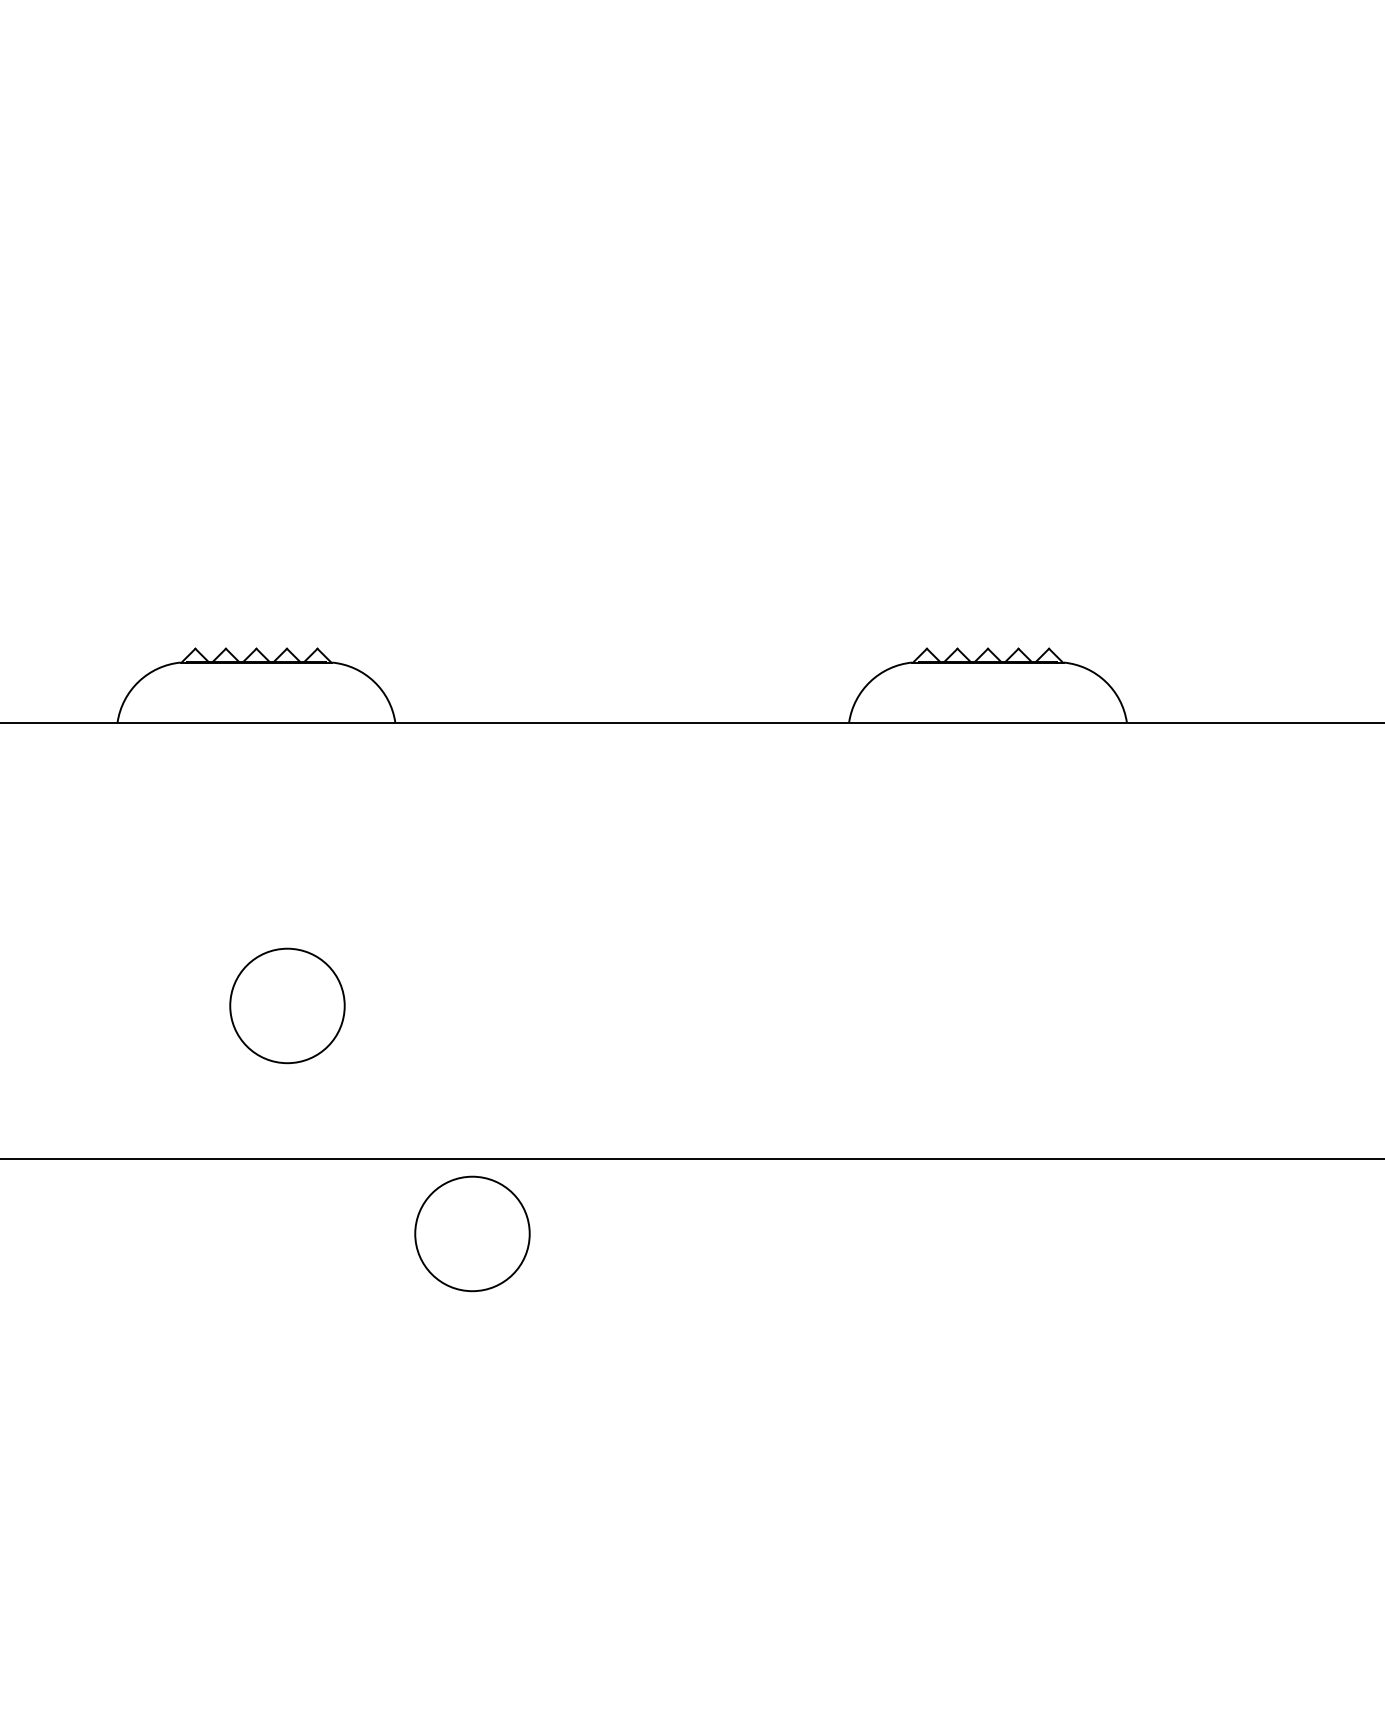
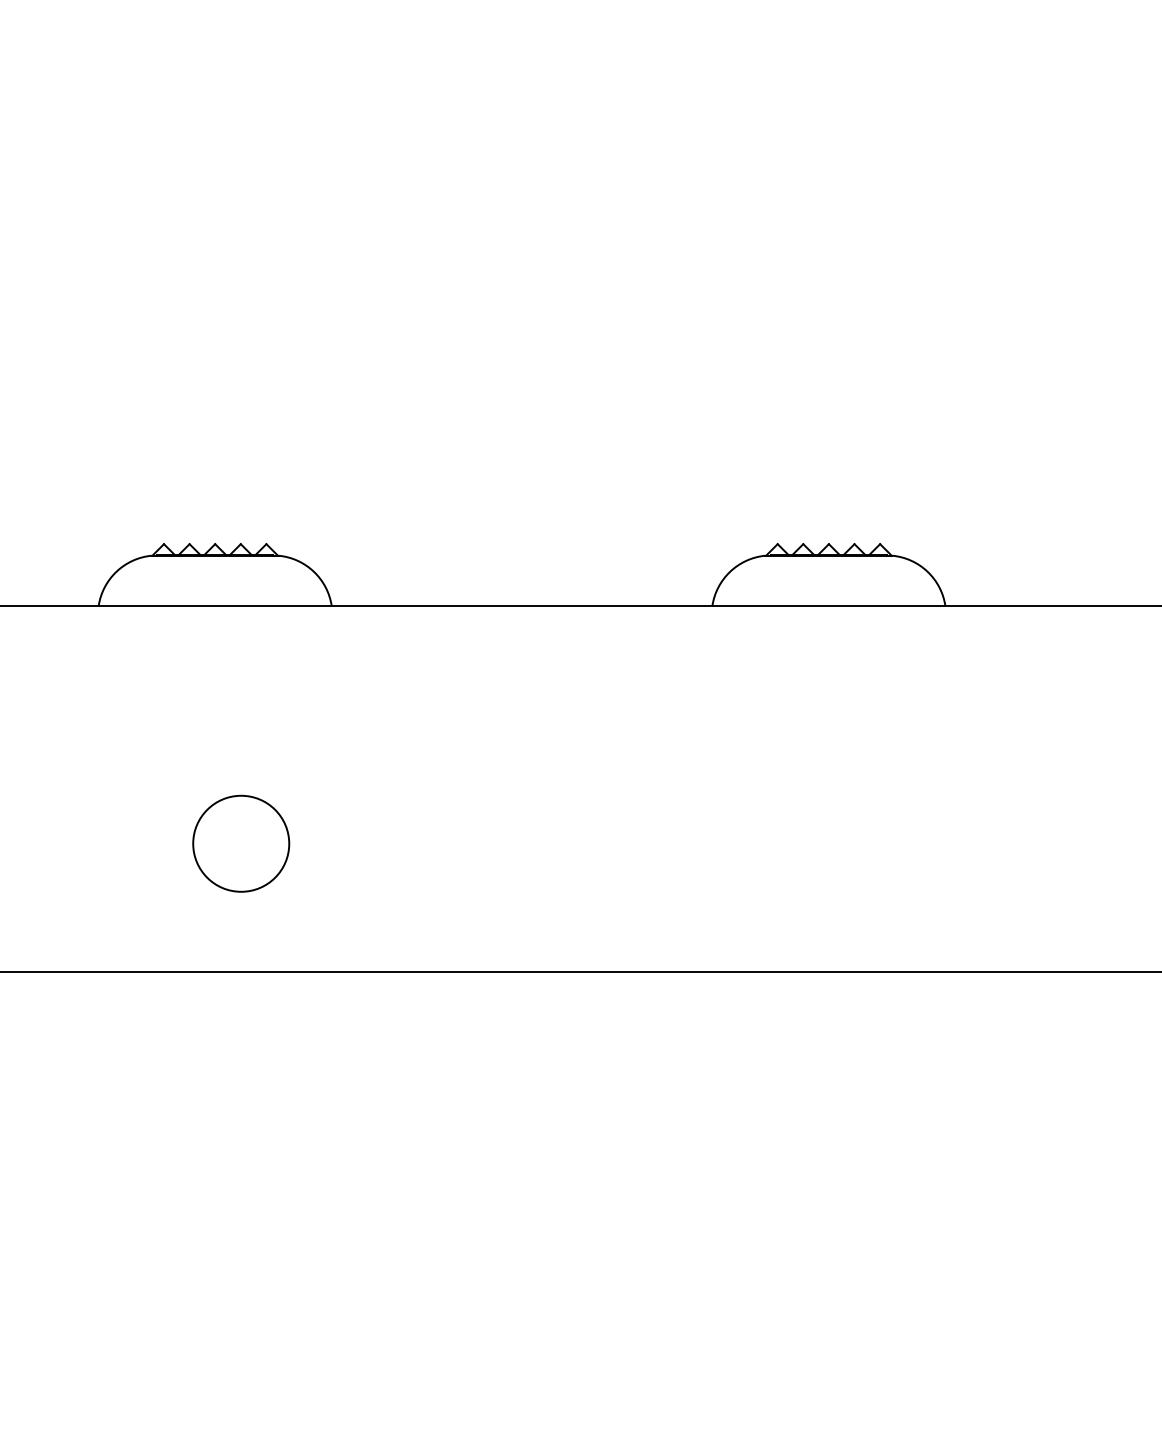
circle: (472, 1233) -> (396, 1034), removed

